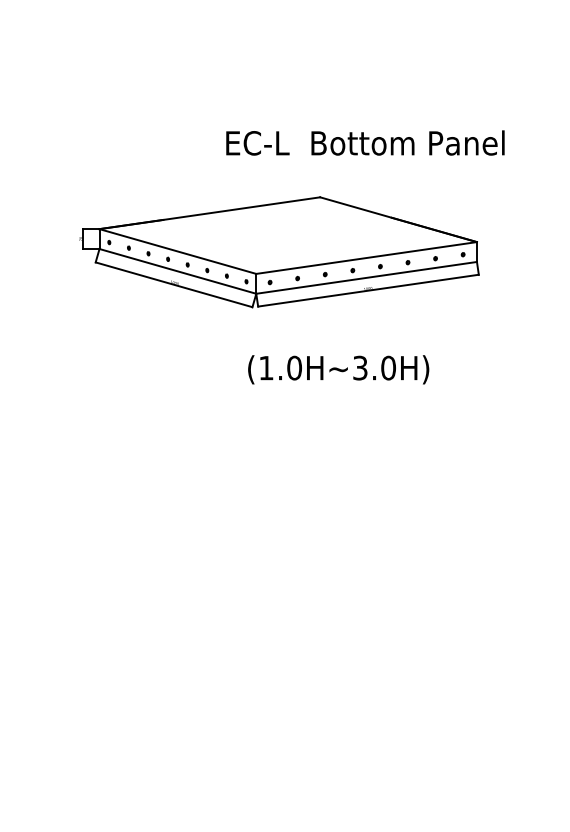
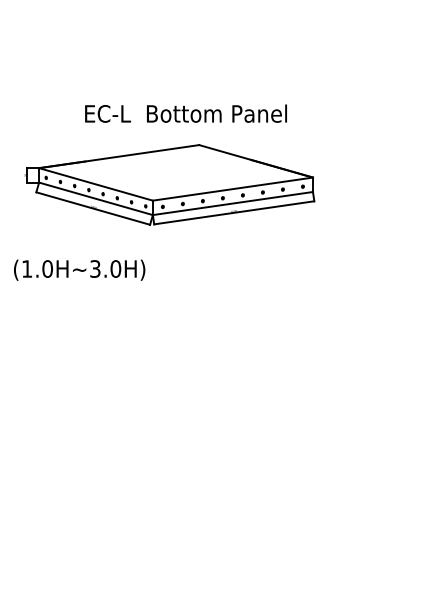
text: (364, 142) -> (185, 113), moved
text: (338, 368) -> (79, 269), moved

